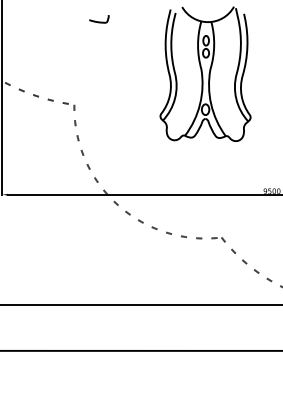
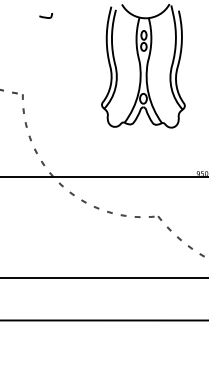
part: (99, 19) -> (45, 15), size x0.71

